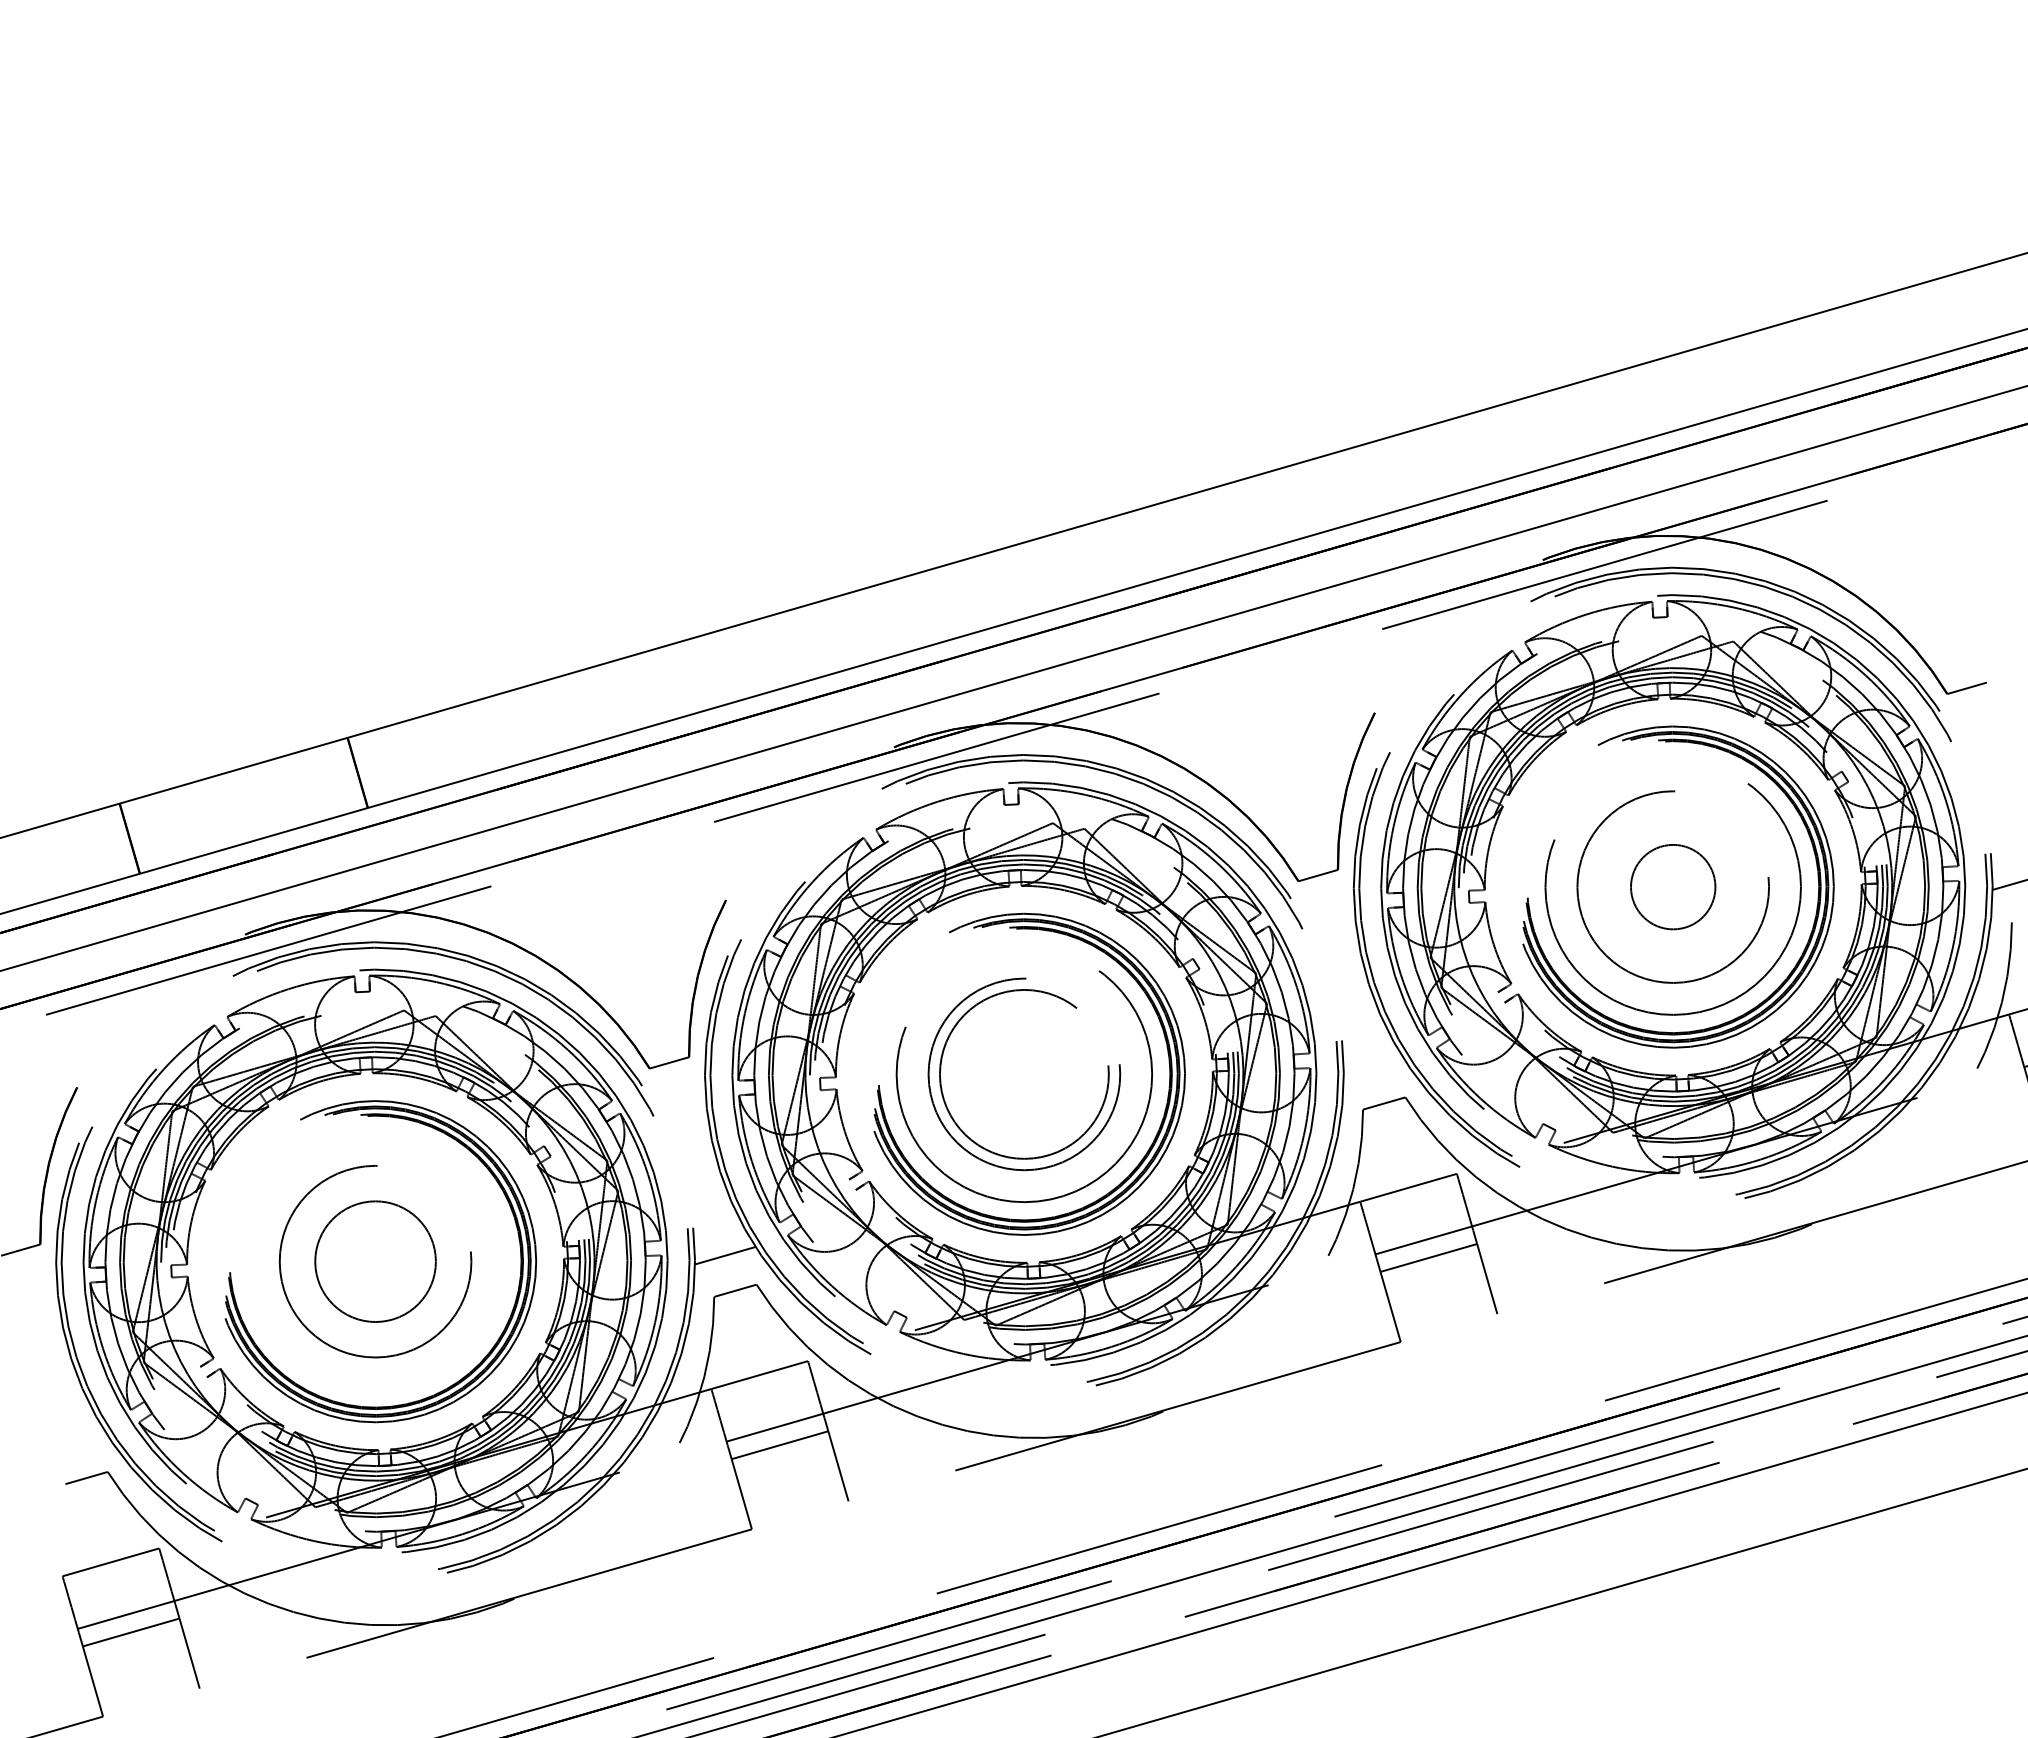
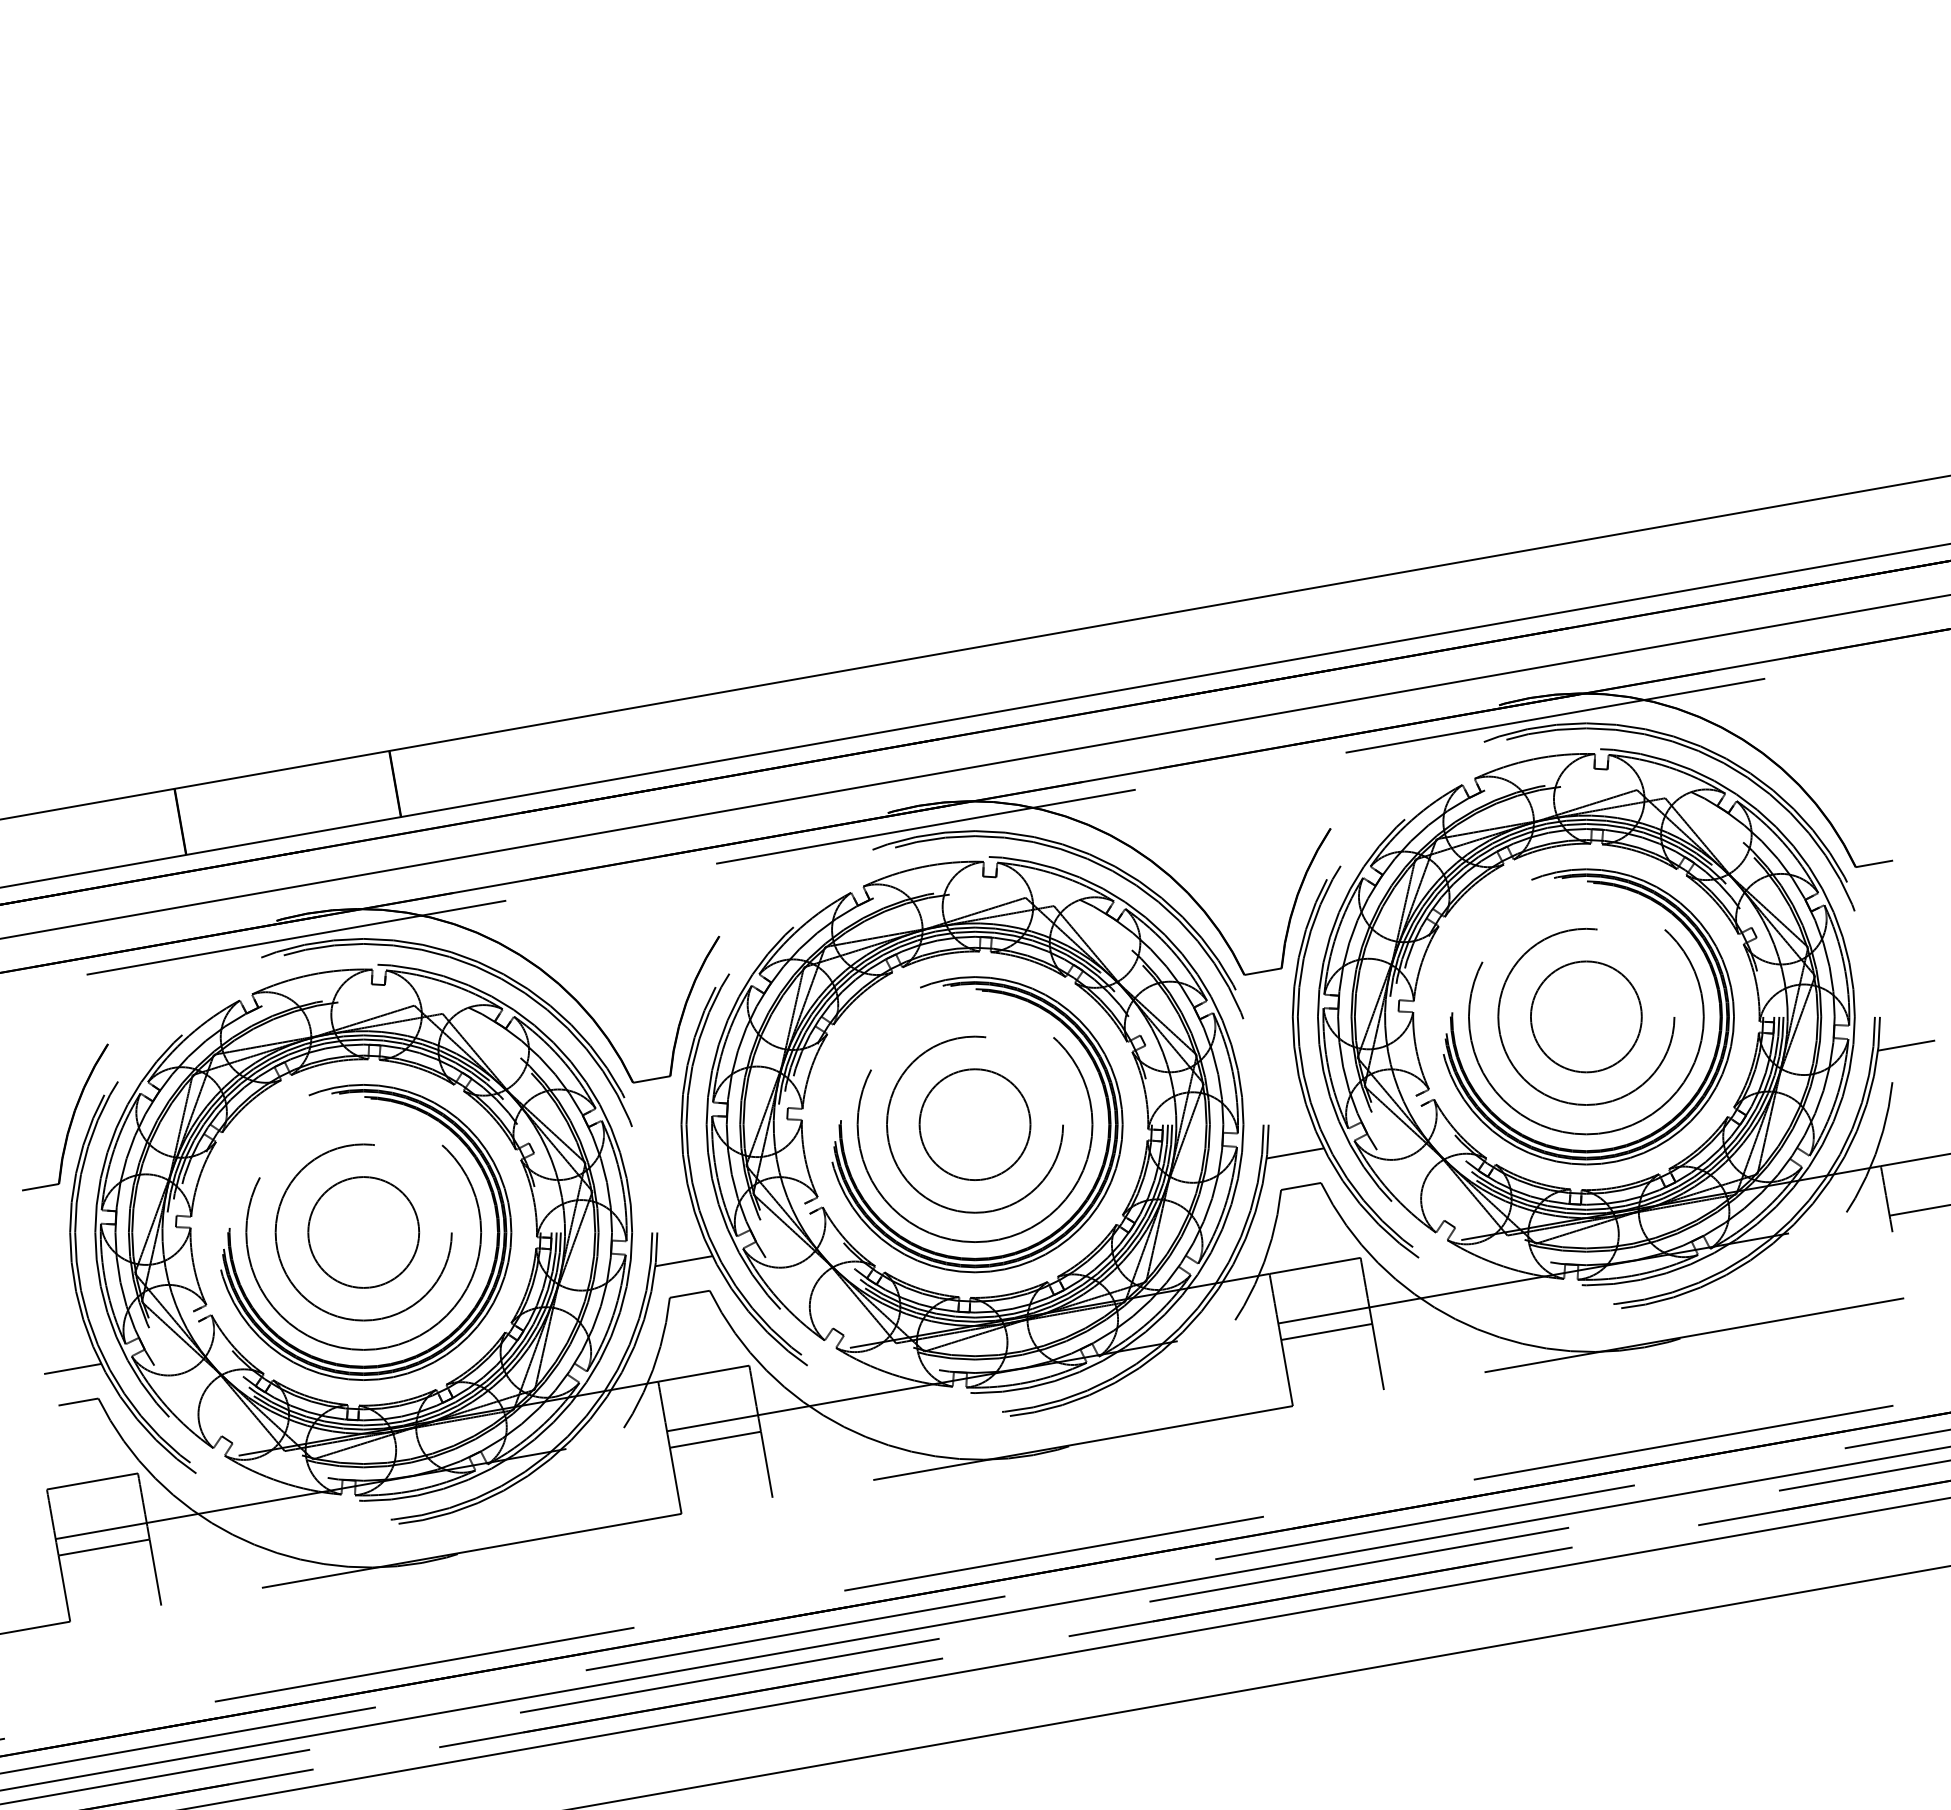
circle: (1672, 886) -> (1585, 1016), size x1.43
line: (1373, 1068) -> (1294, 1153), added
circle: (1023, 1074) -> (974, 1124), size x0.71
circle: (377, 1277) -> (363, 1247), added
line: (76, 1442) -> (72, 1368), added

